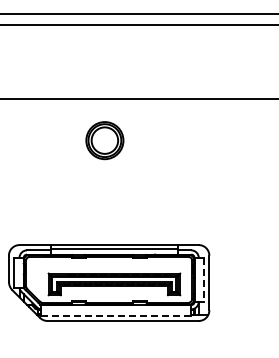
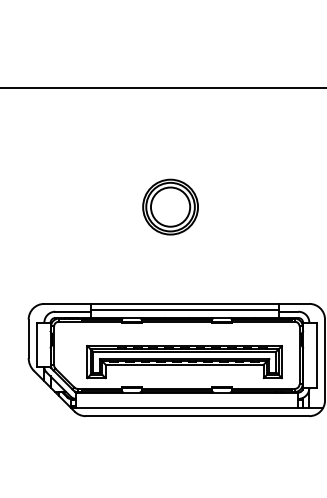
part: (104, 140) -> (169, 206), moved
line: (204, 280) -> (317, 356), dashed -> solid
line: (115, 315) -> (186, 408), dashed -> solid

